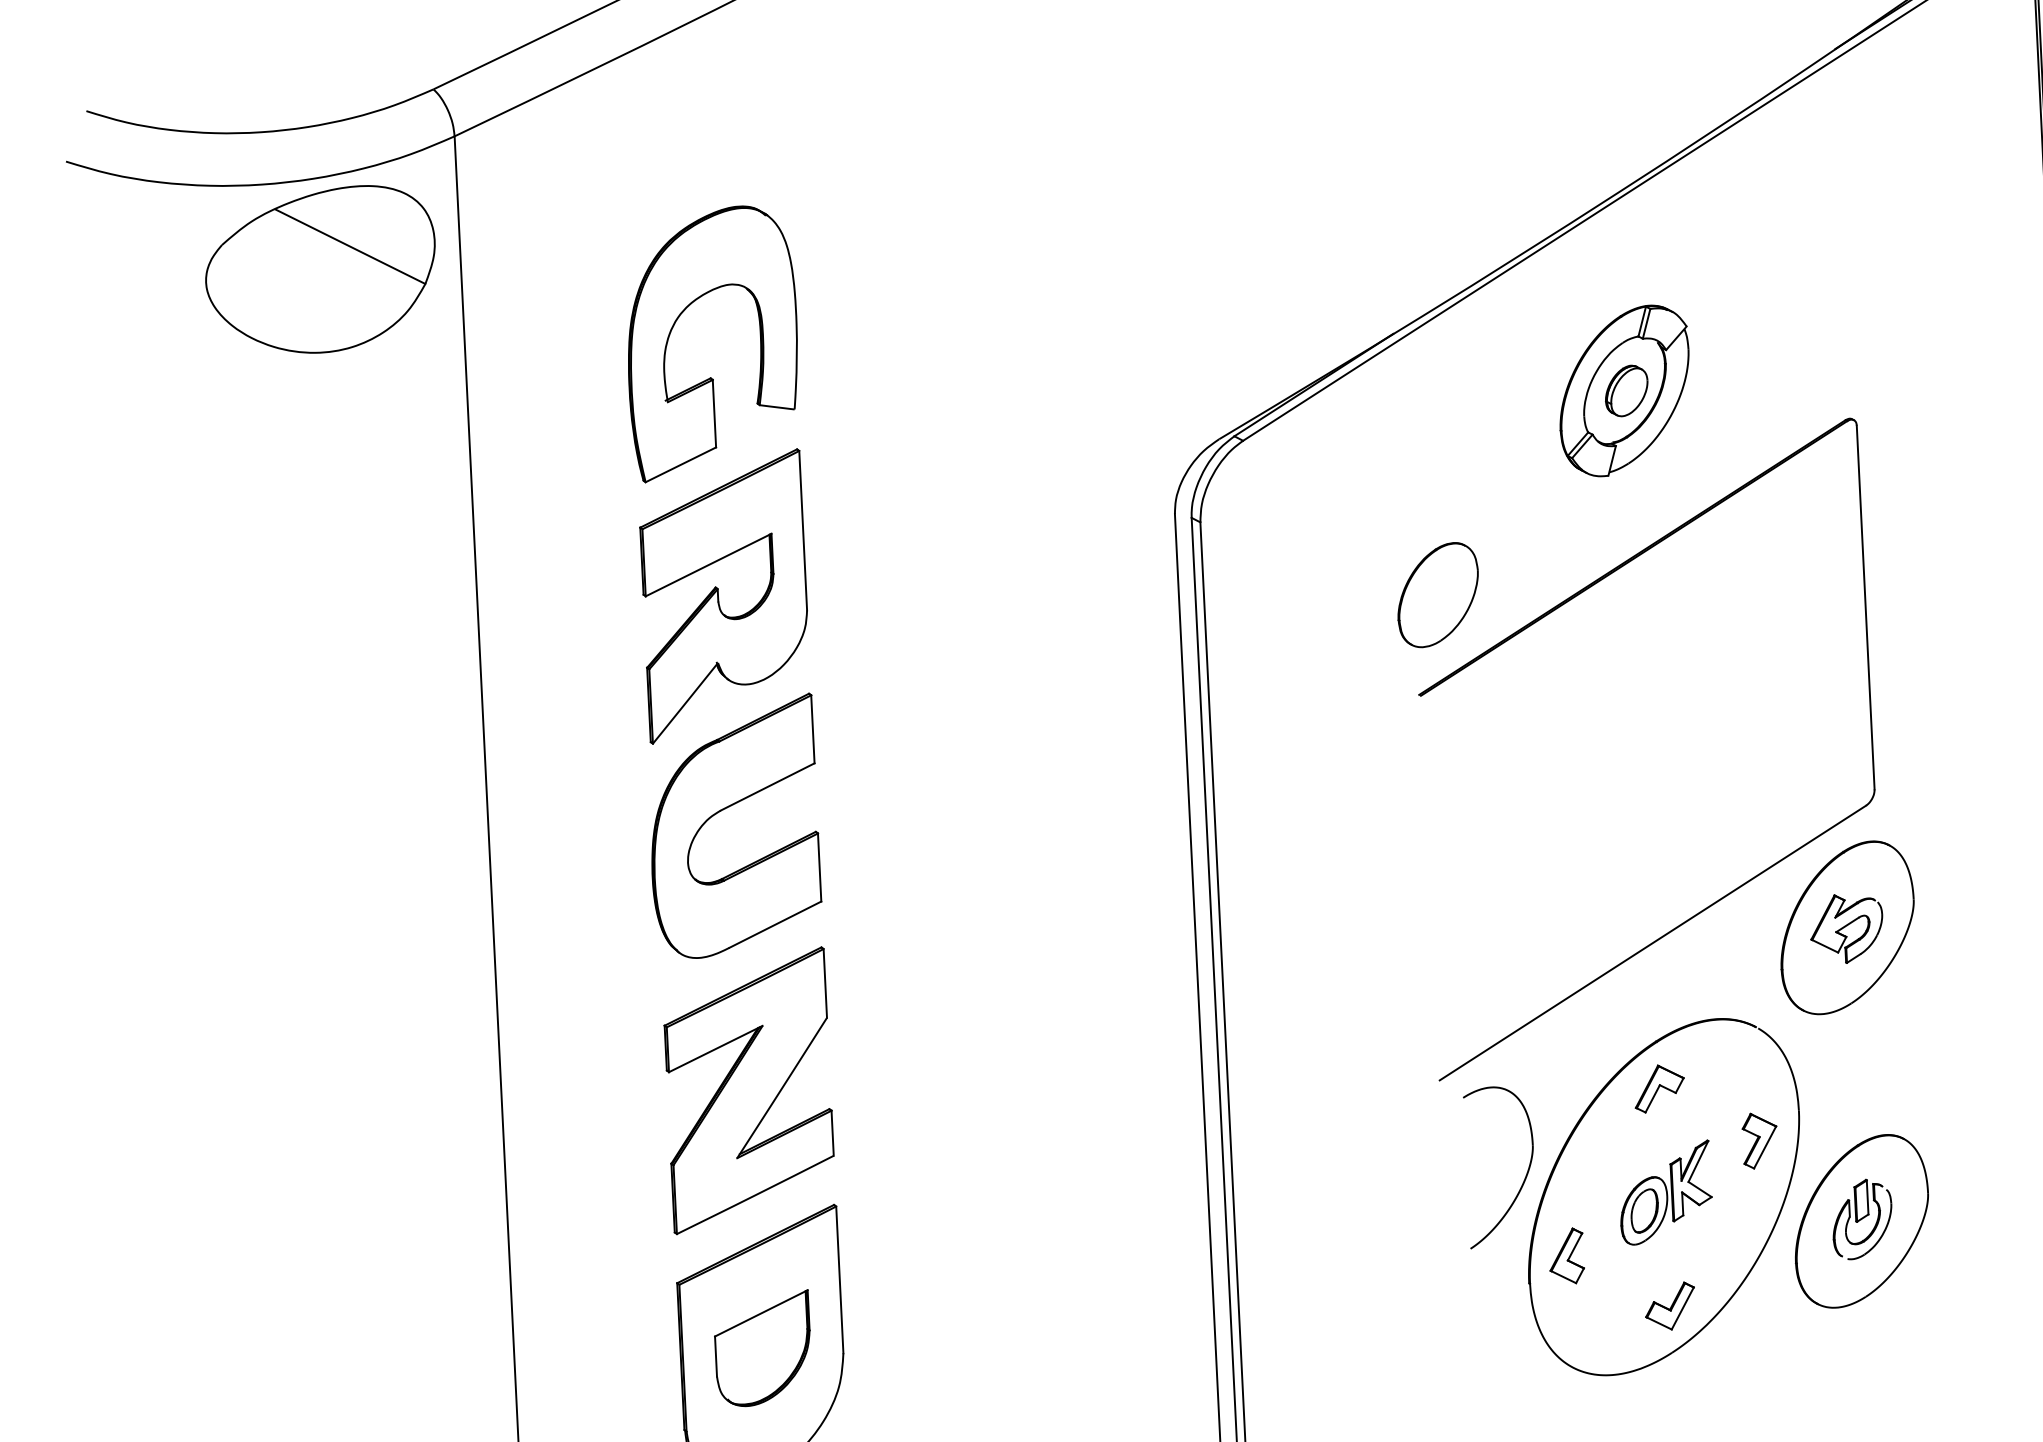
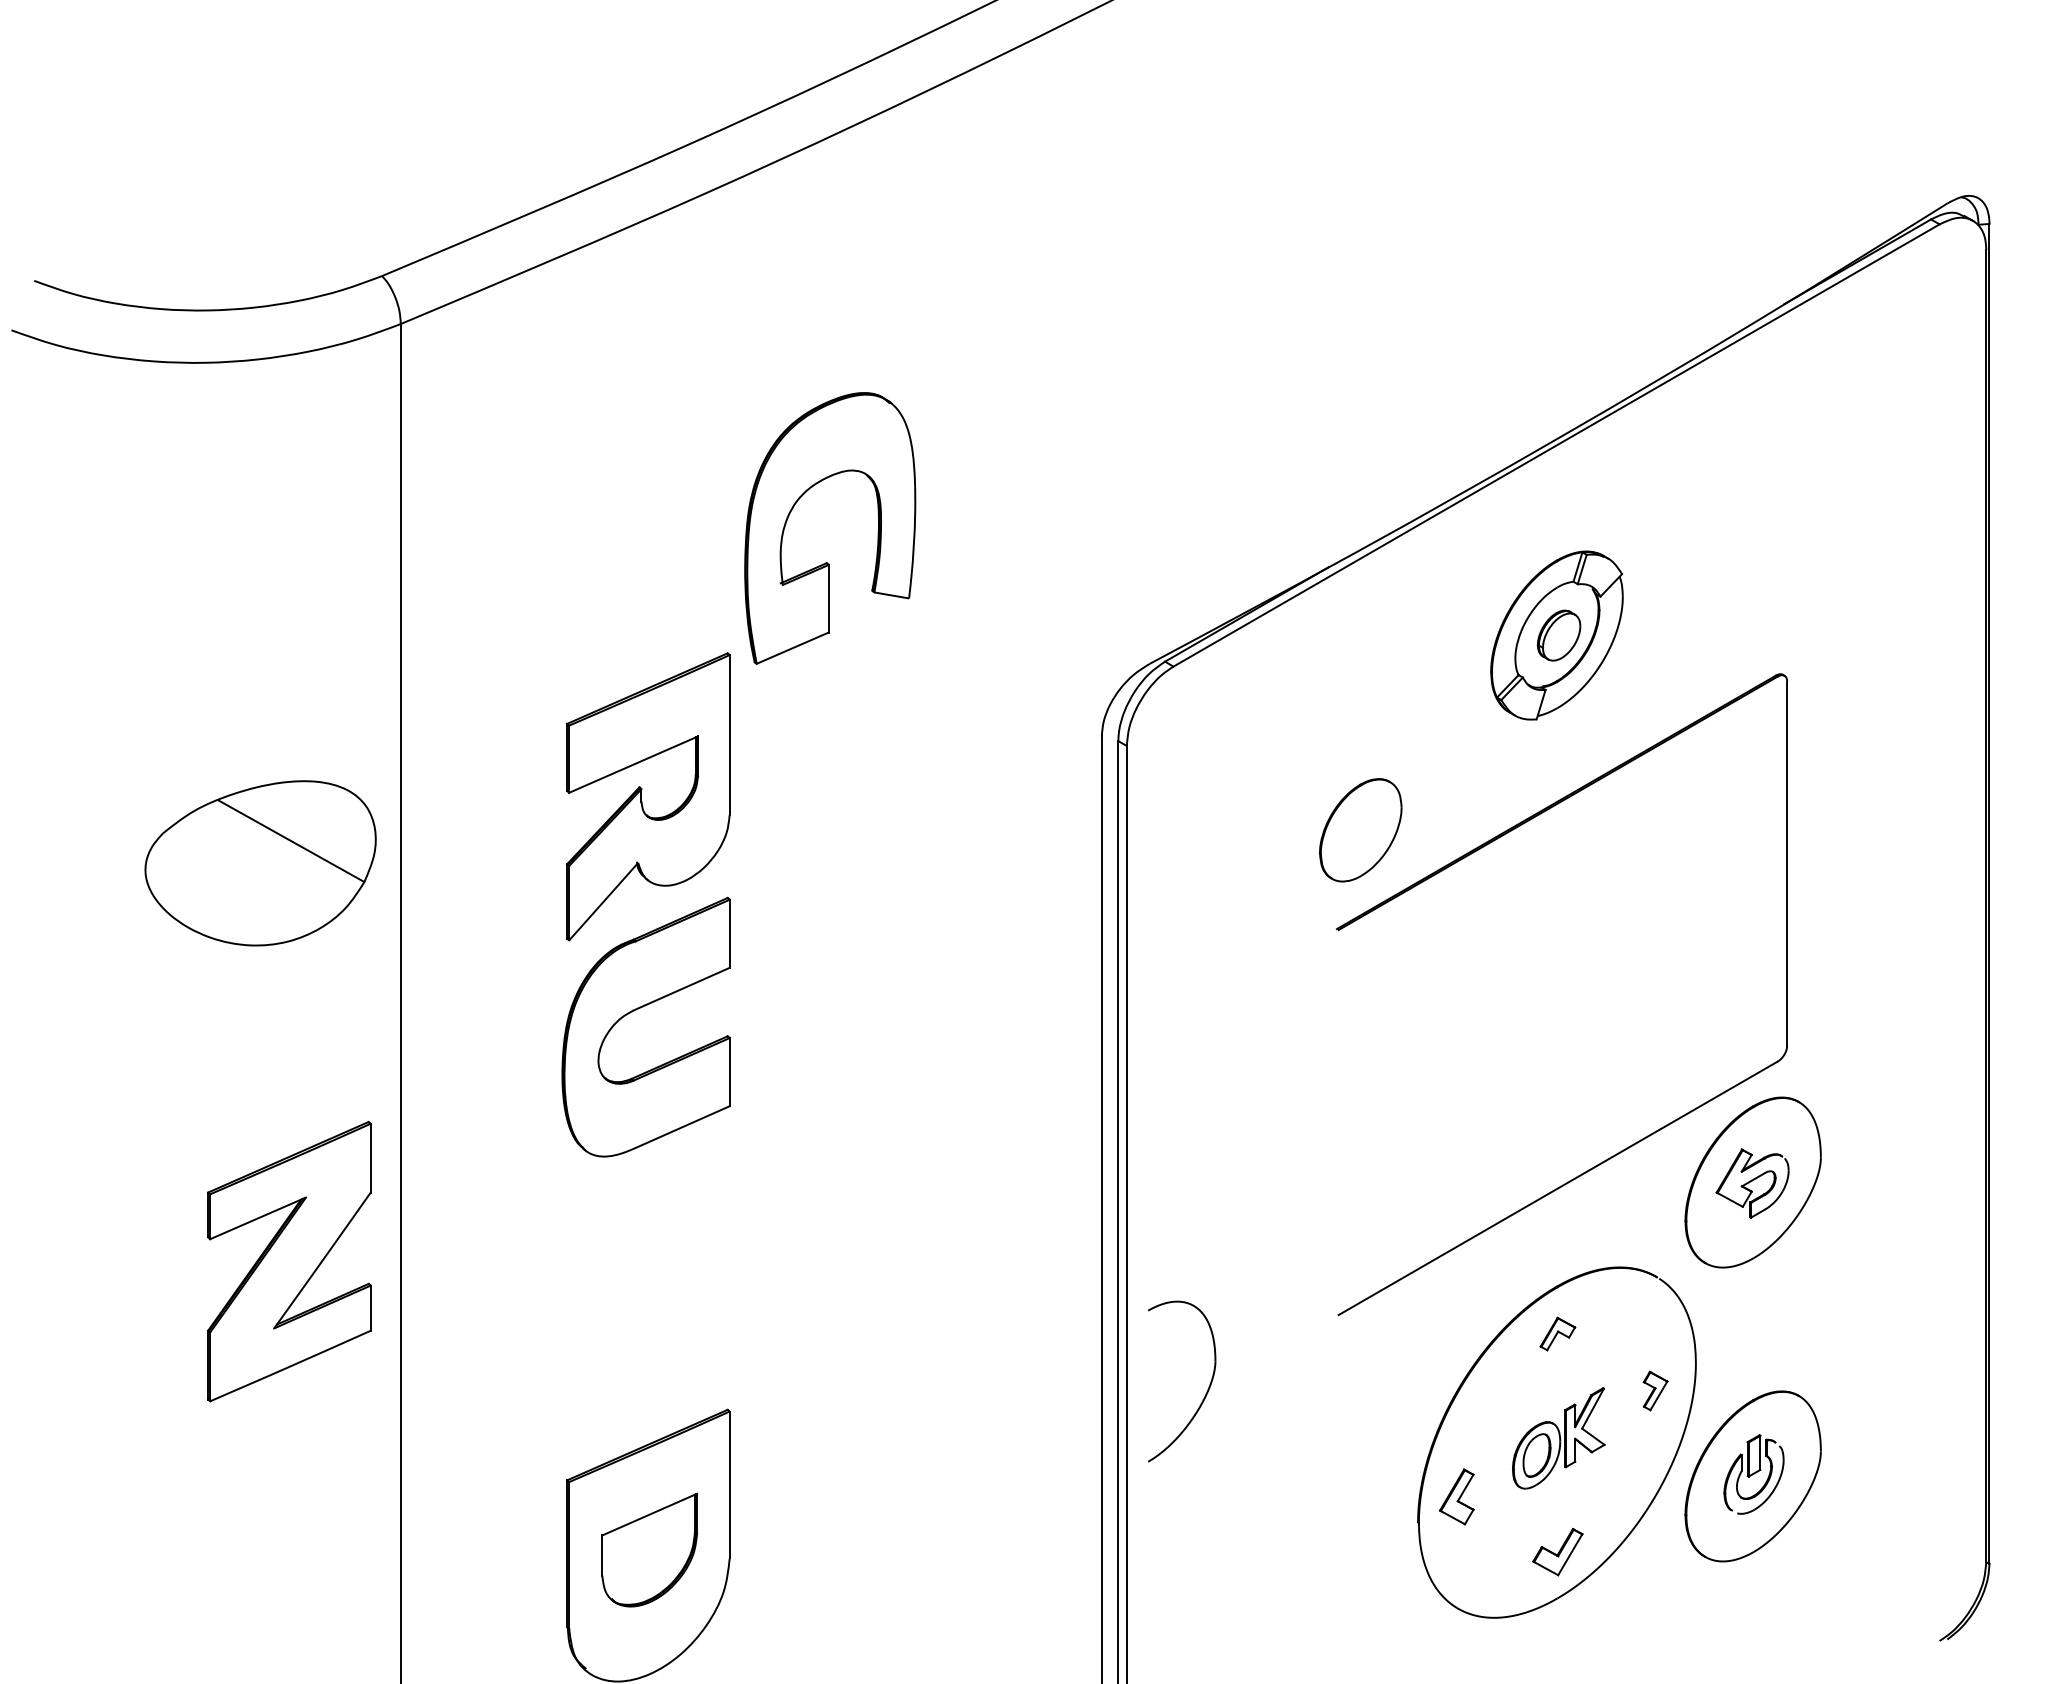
part: (320, 270) -> (260, 863), moved
part: (711, 377) -> (827, 562), moved
part: (1659, 1088) -> (1557, 1333), size x0.7
part: (749, 1090) -> (289, 1261), moved
part: (1759, 1140) -> (1655, 1390), size x0.7
part: (1524, 1177) -> (1205, 1393), moved

